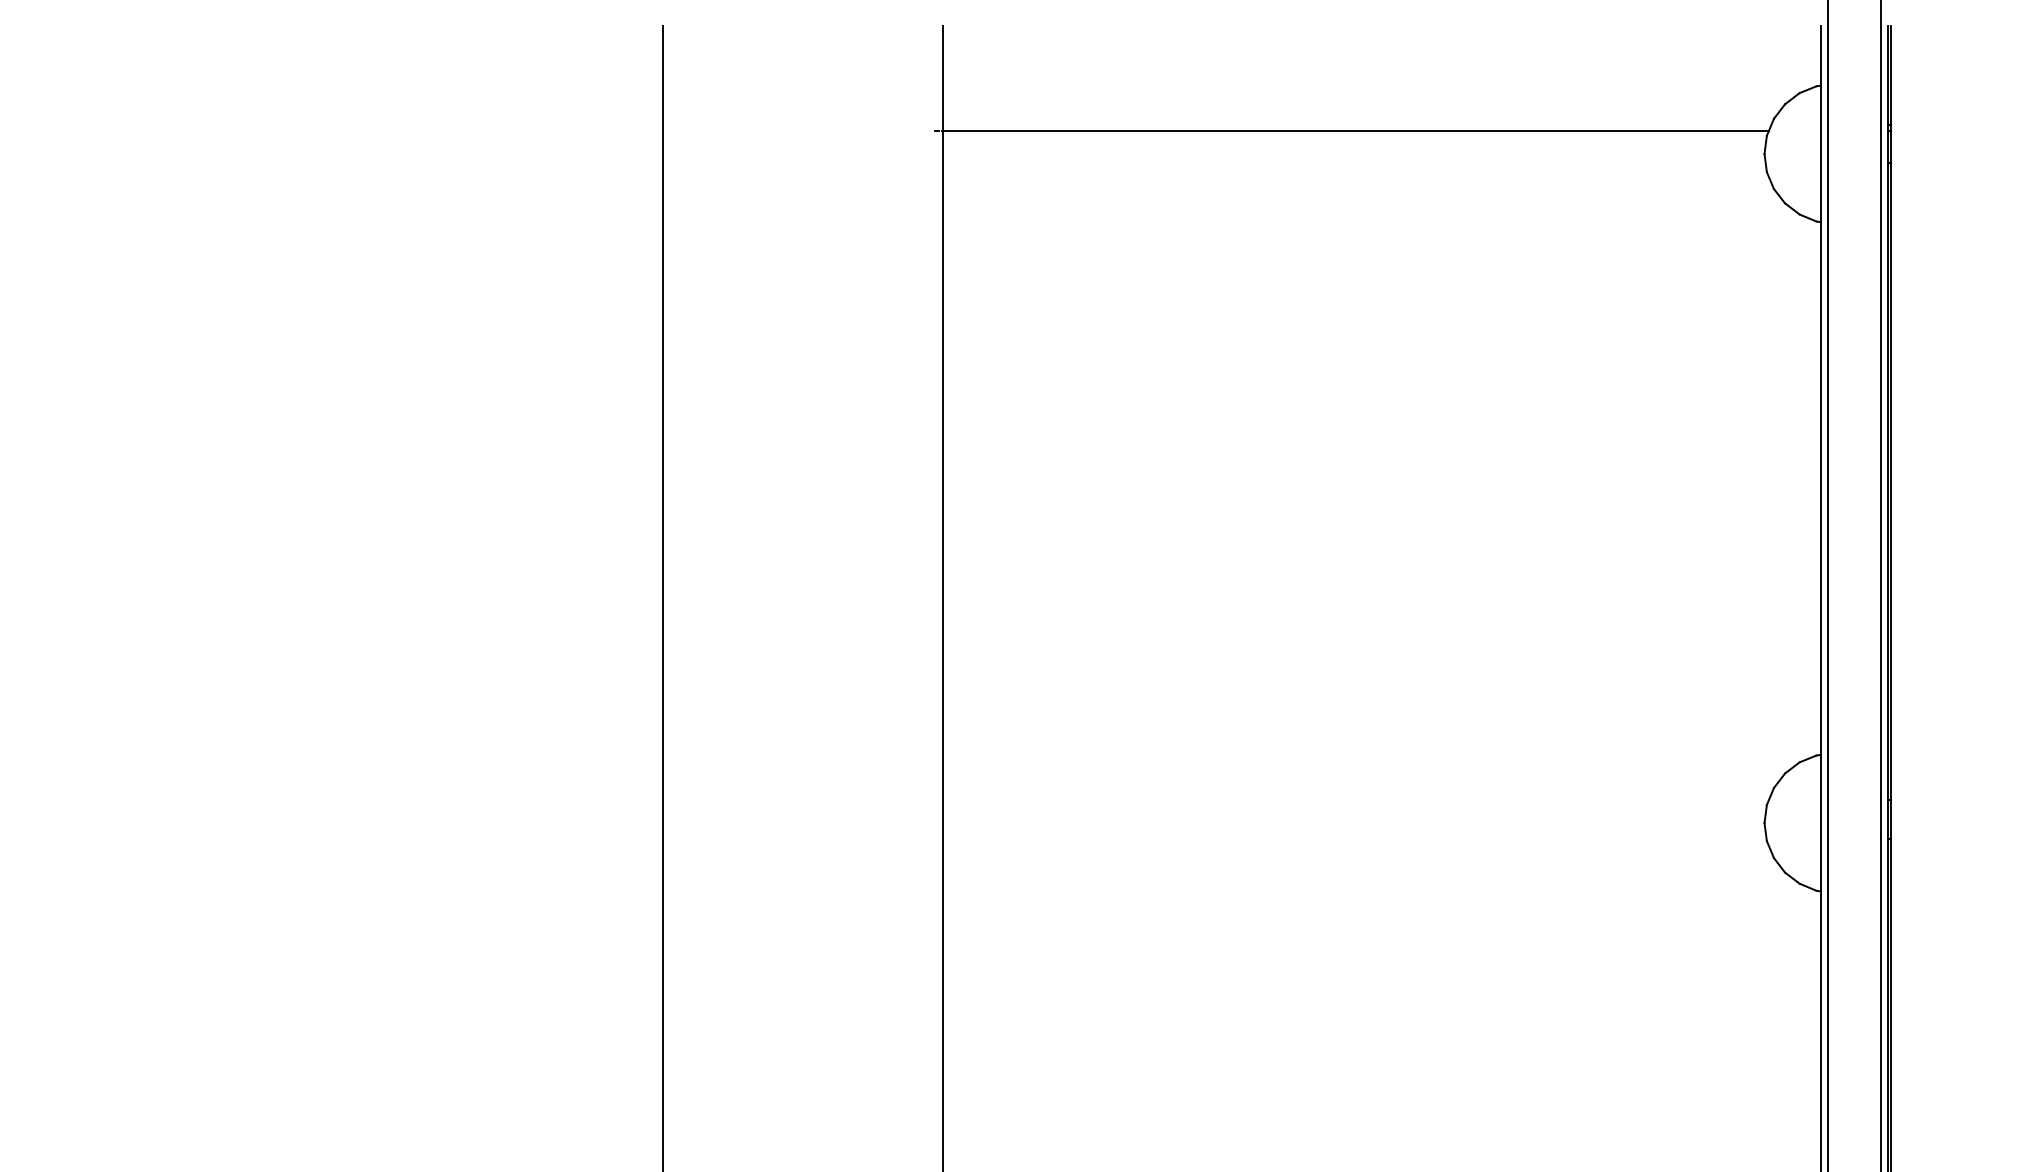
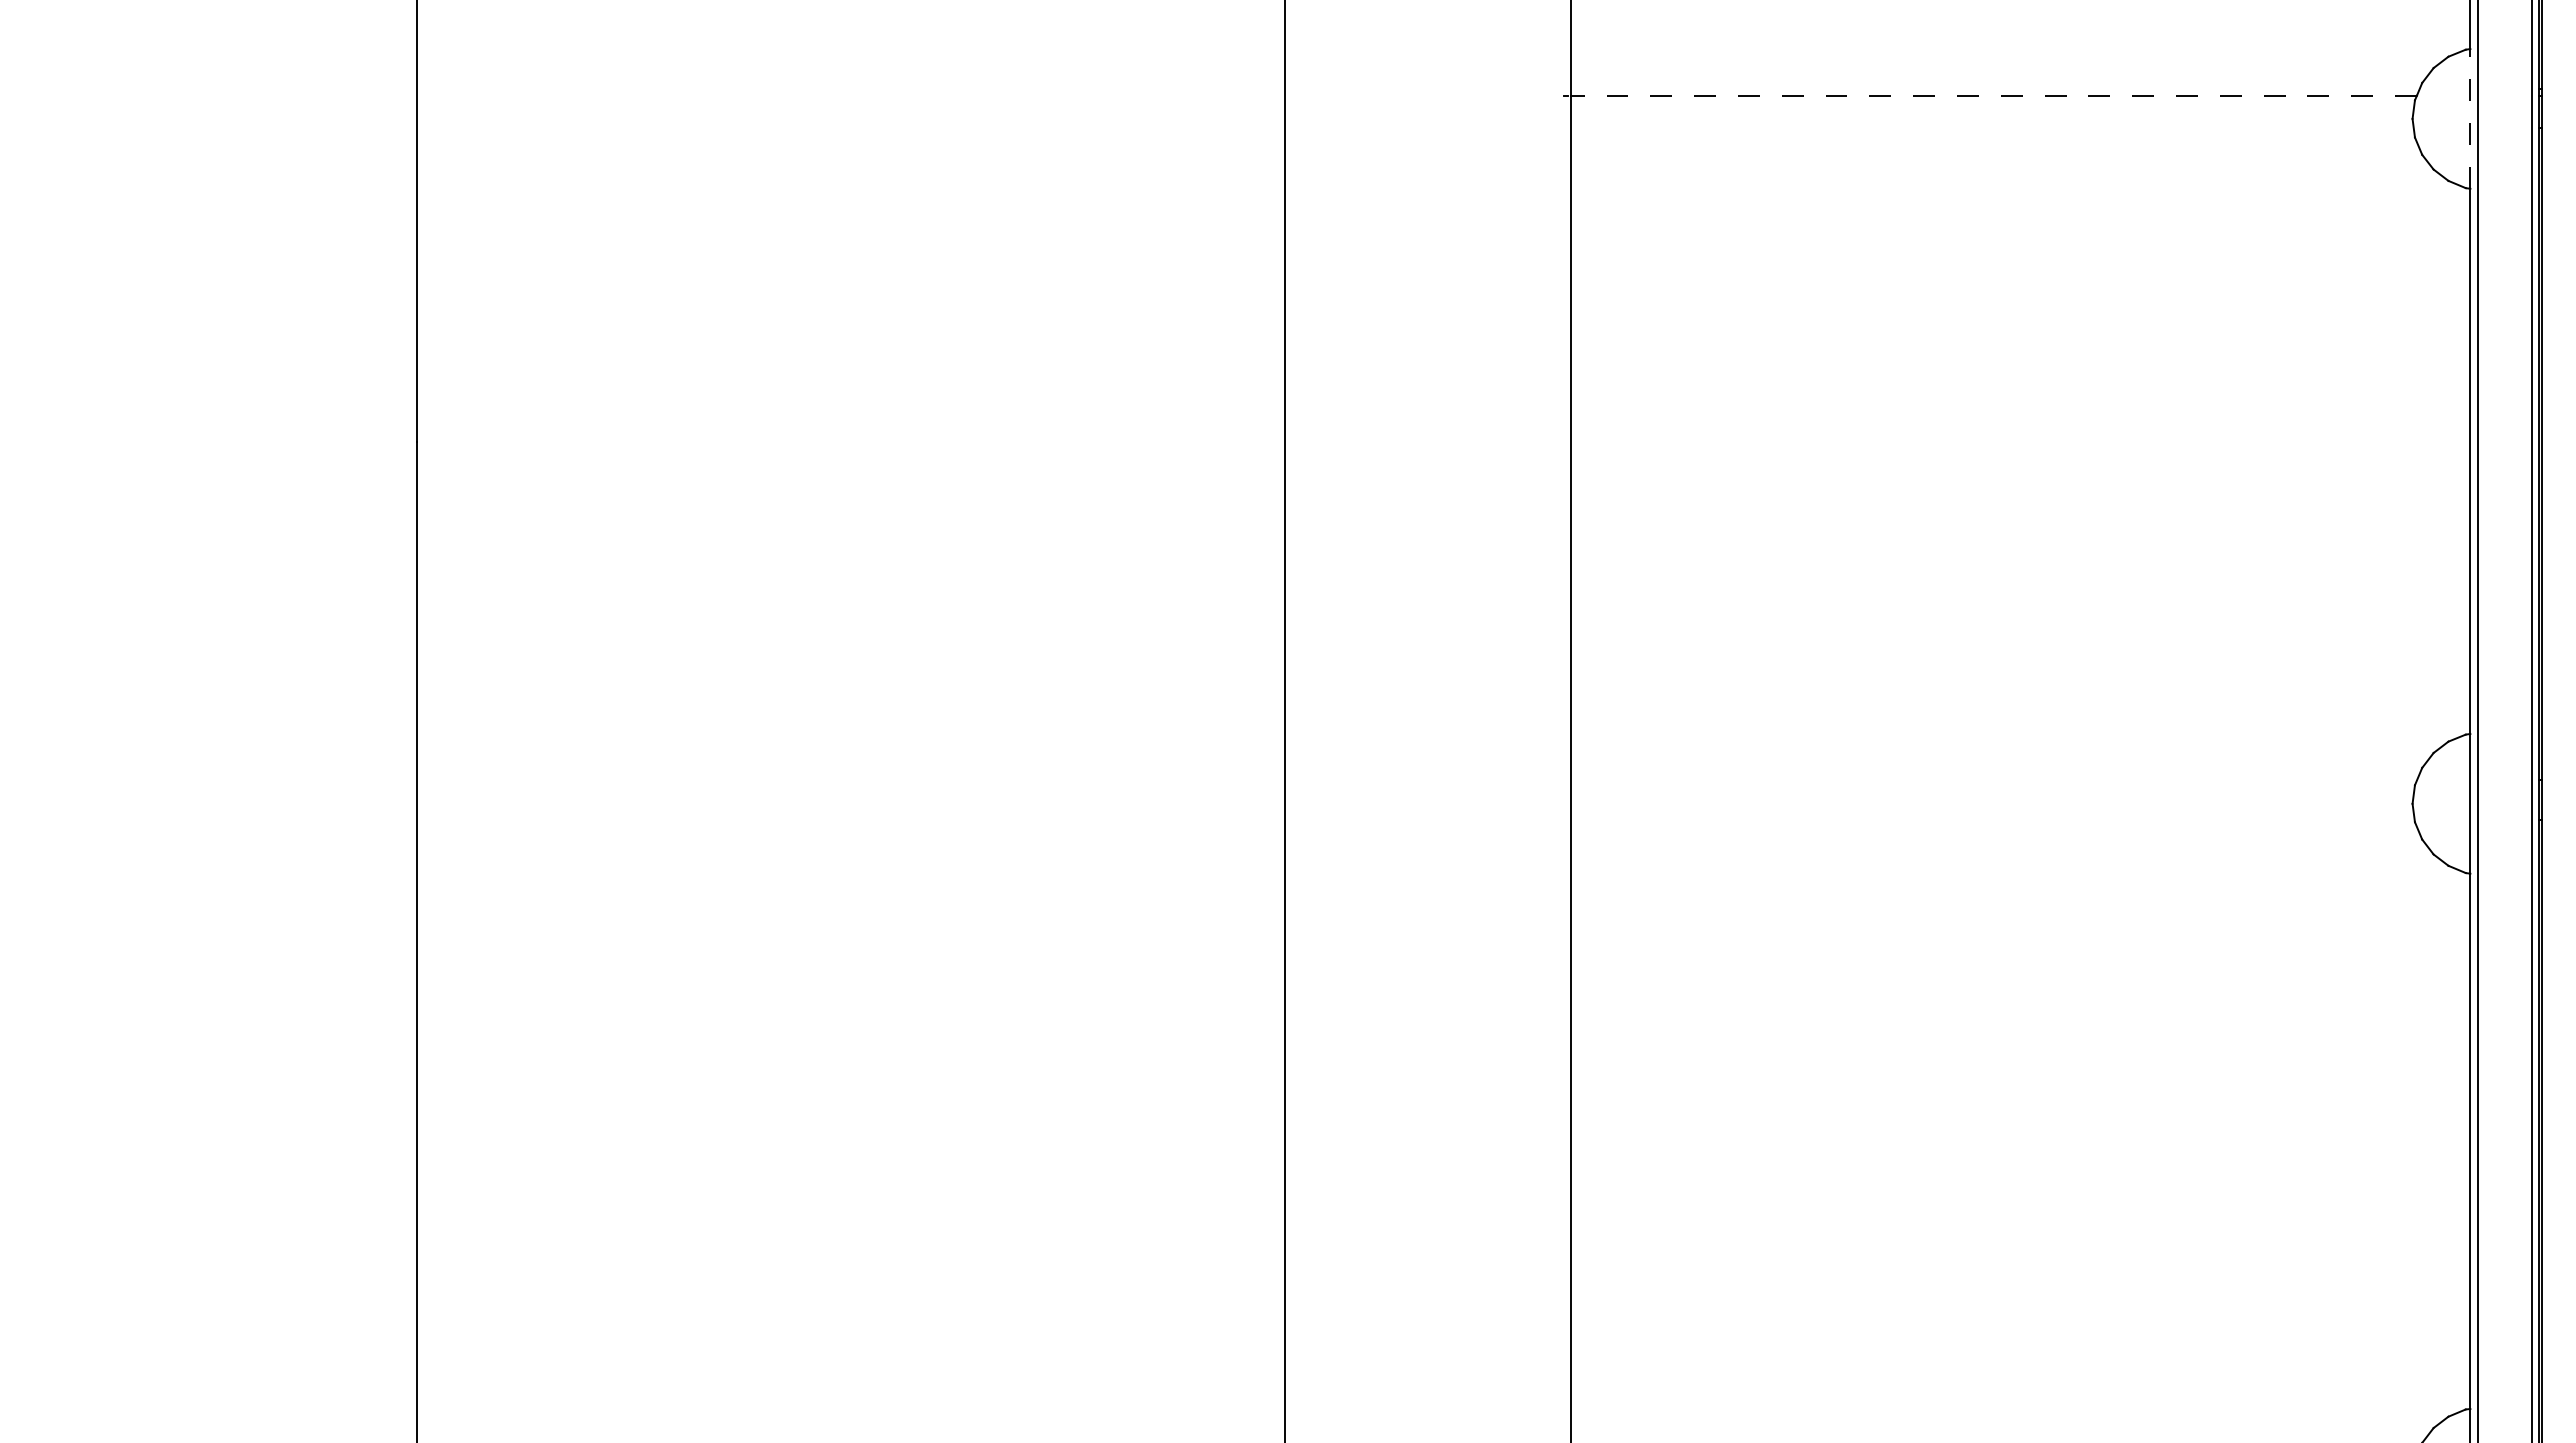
line: (1356, 131) -> (1994, 95), solid -> dashed
line: (1821, 153) -> (2470, 118), solid -> dashed

